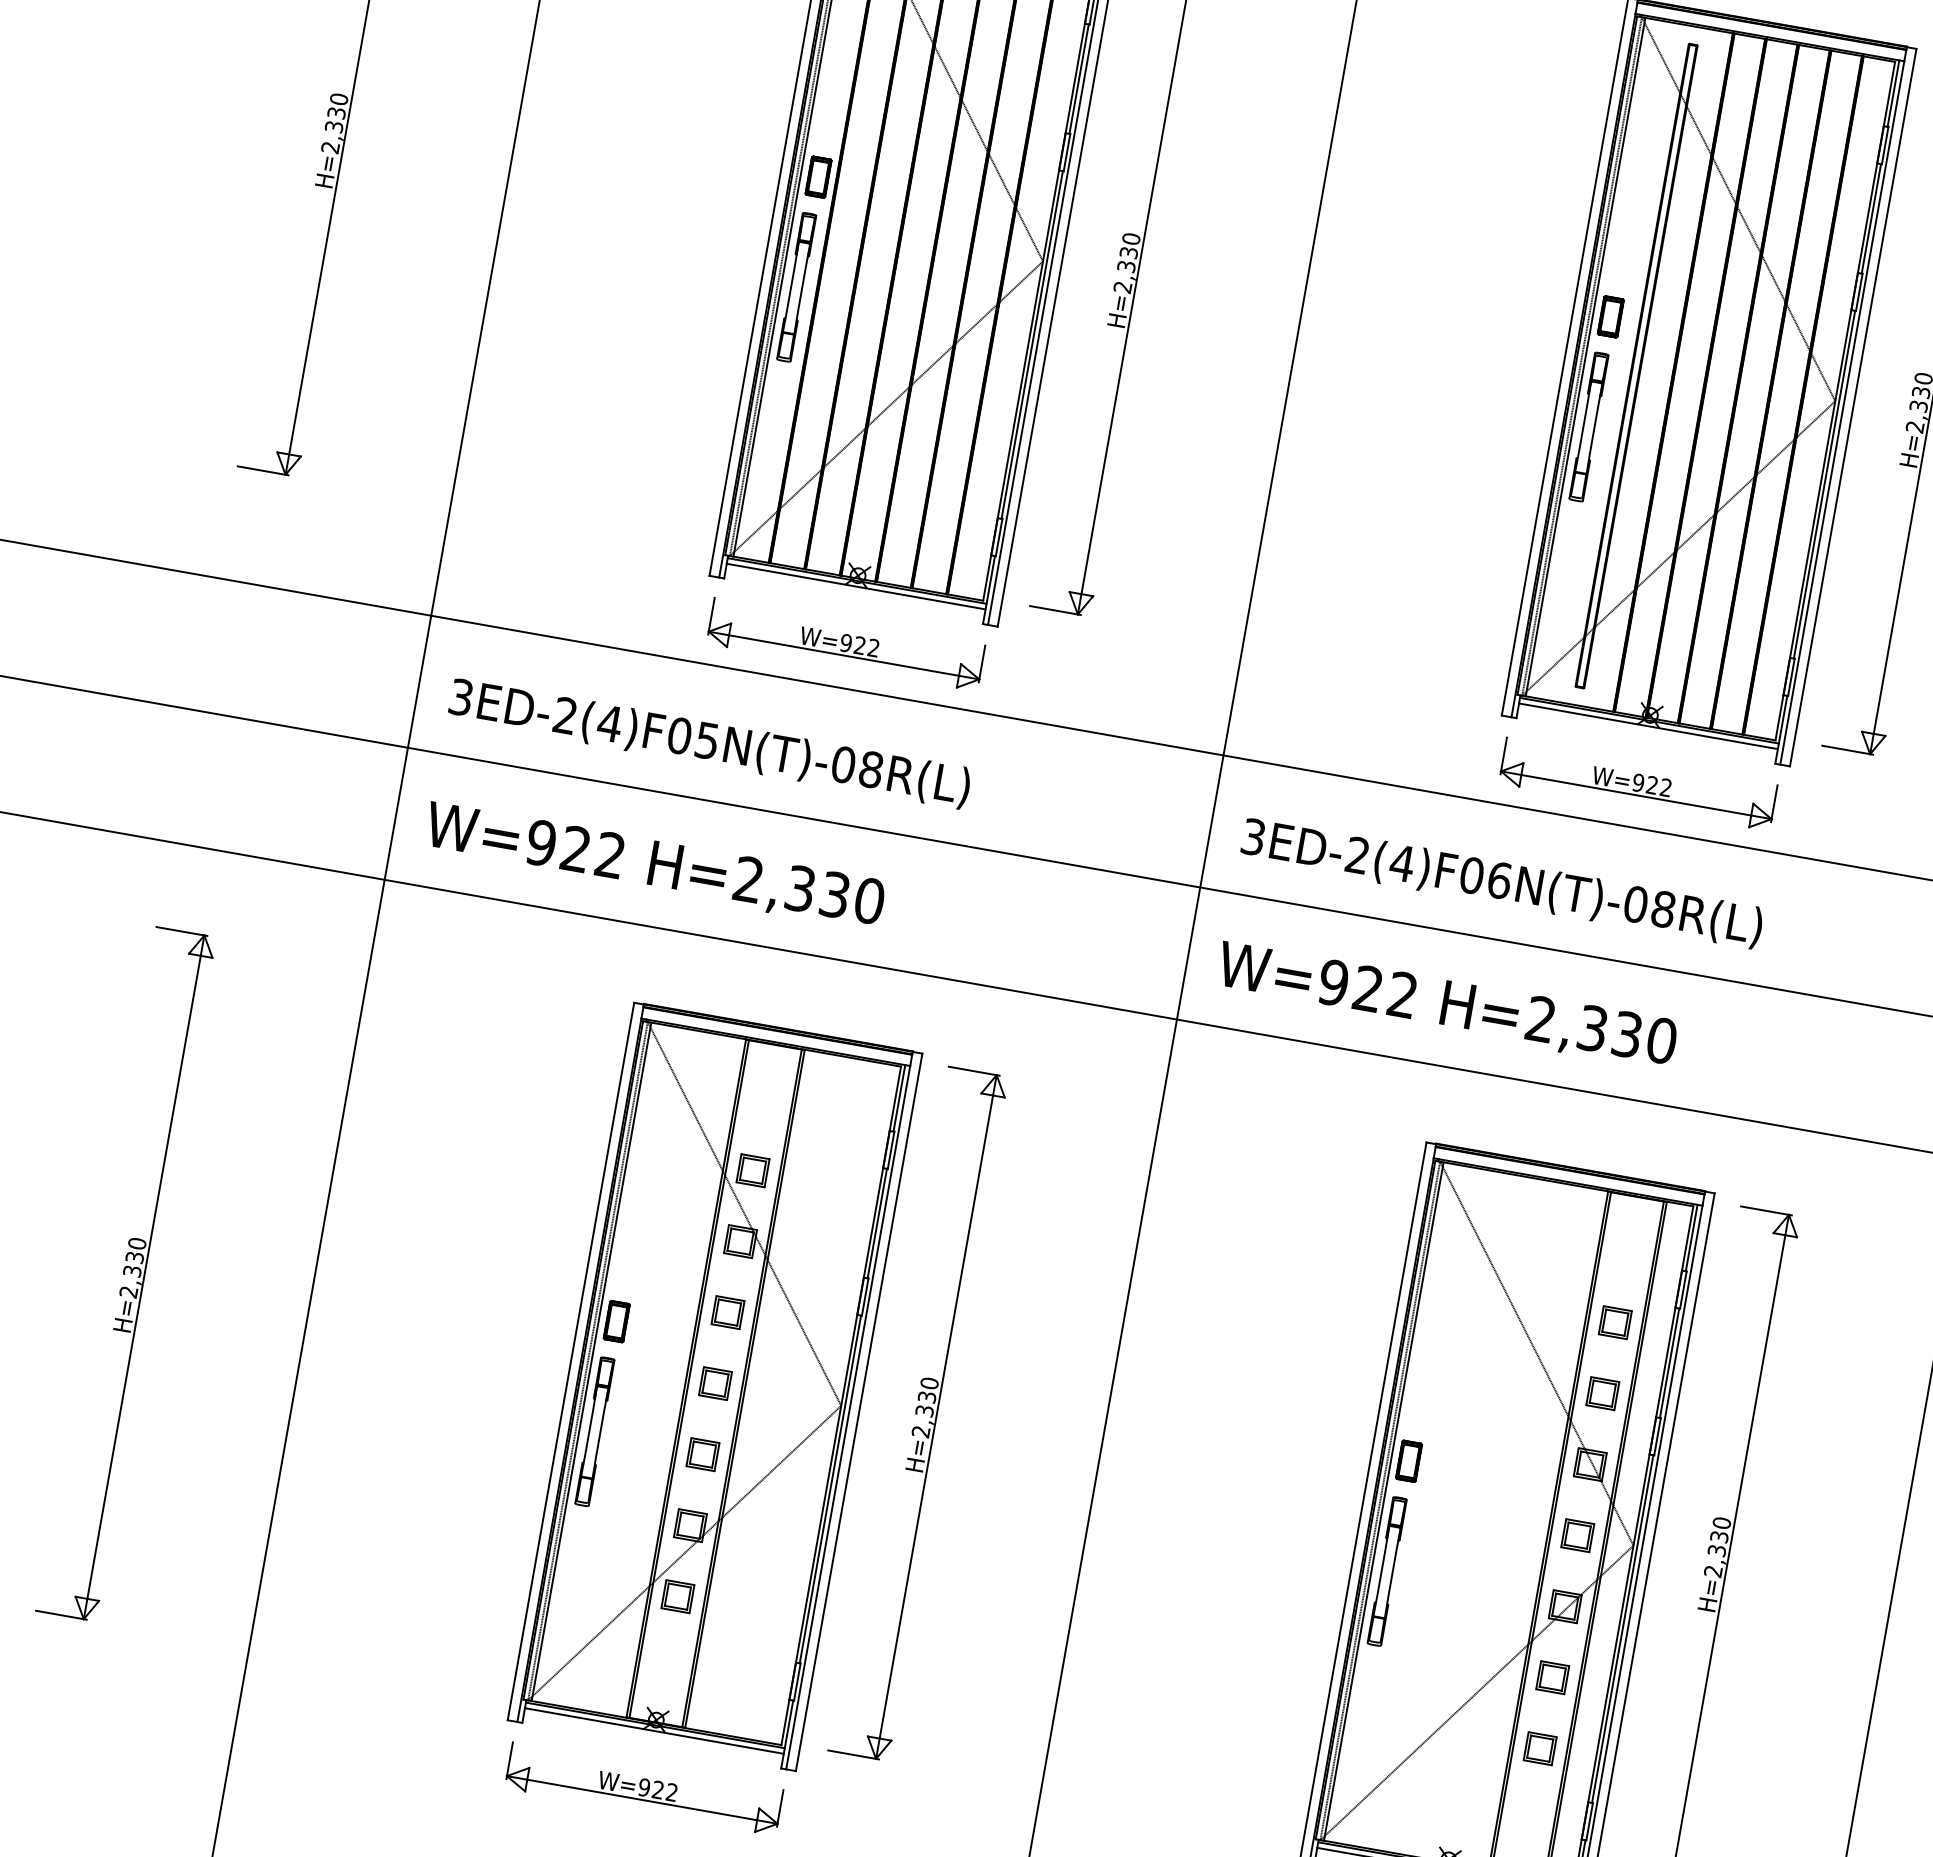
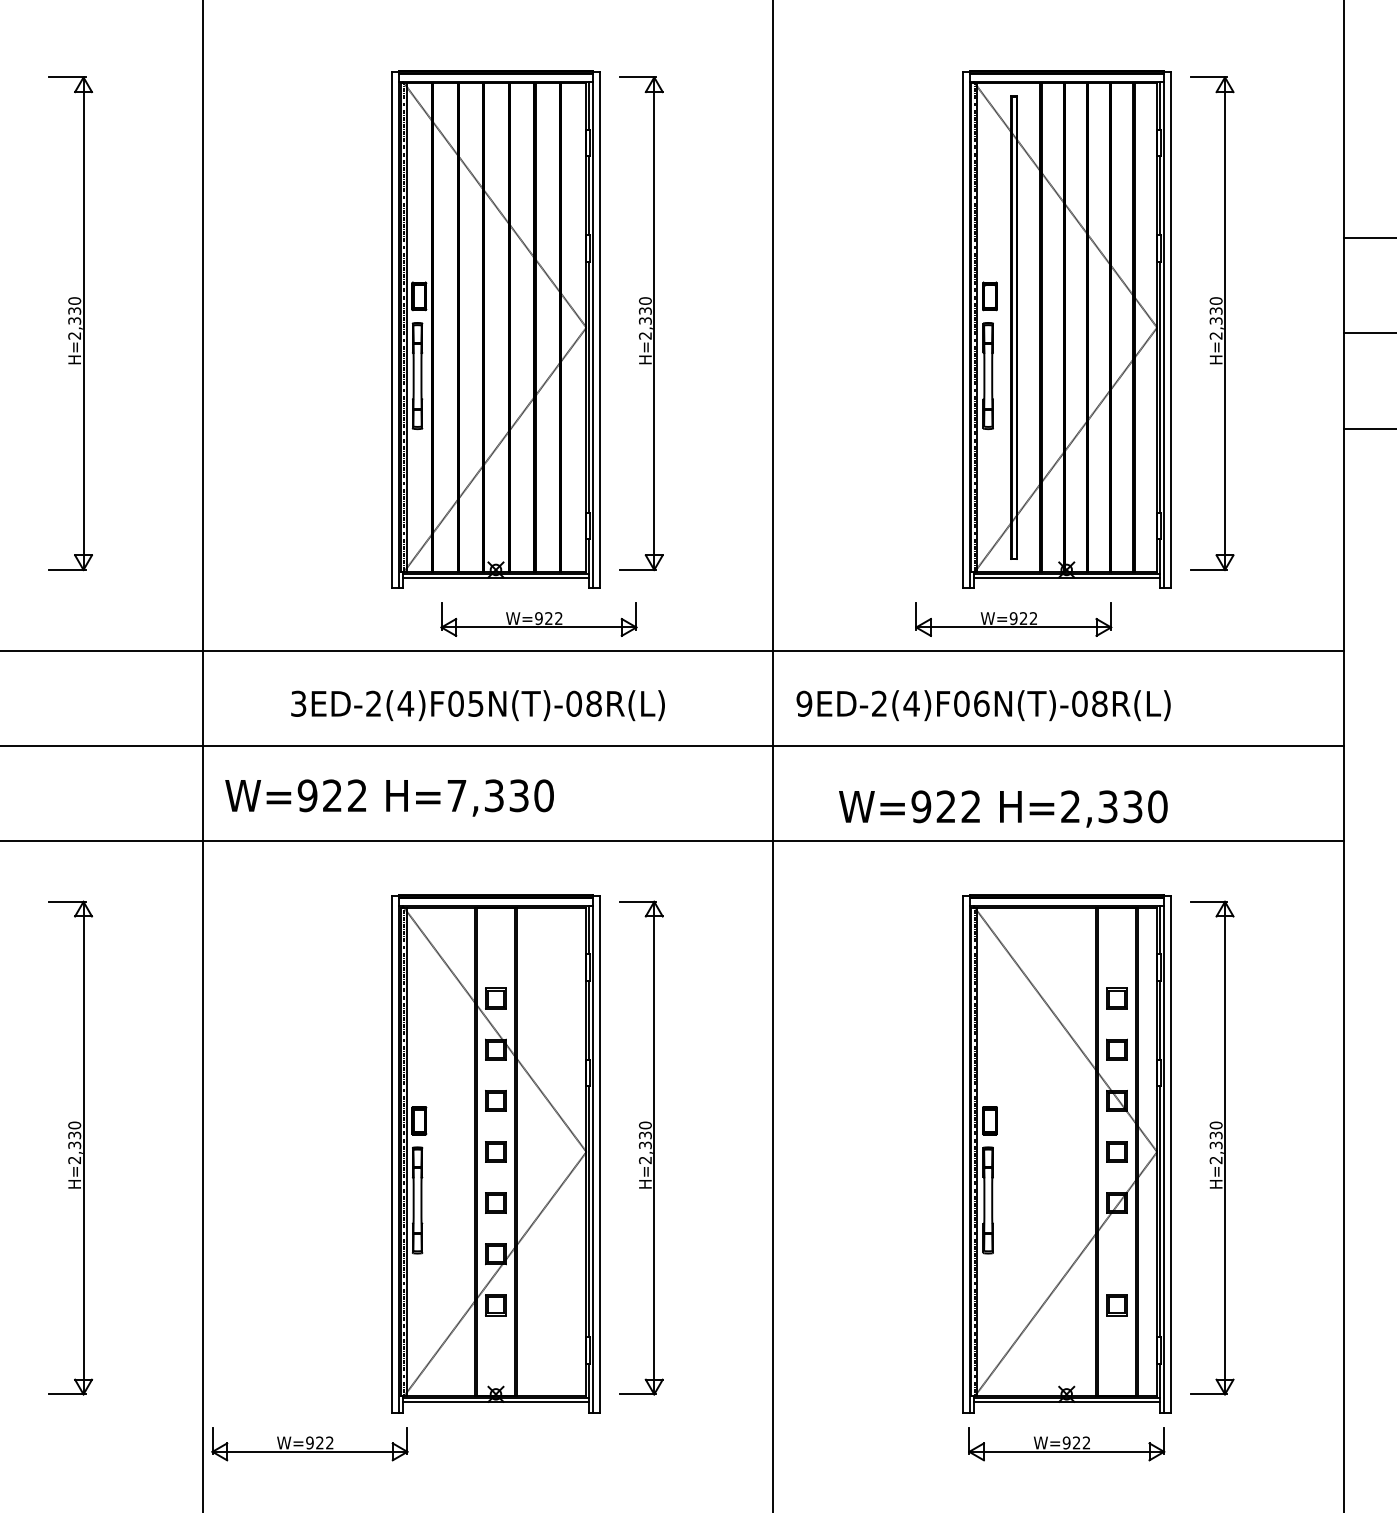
part: (845, 644) -> (538, 619), moved
text: (709, 743) -> (477, 705), moved
part: (1637, 784) -> (1013, 619), moved
text: (1253, 836) -> (804, 703), 3ED-2(4)F06N(T)-08R(L) -> 9ED-2(4)F06N(T)-08R(L)
text: (748, 879) -> (456, 795), H=2,330 -> H=7,330
text: (1447, 1005) -> (1003, 808), moved
part: (1551, 1677) -> (1116, 1254), removed
part: (643, 1789) -> (309, 1444), moved

